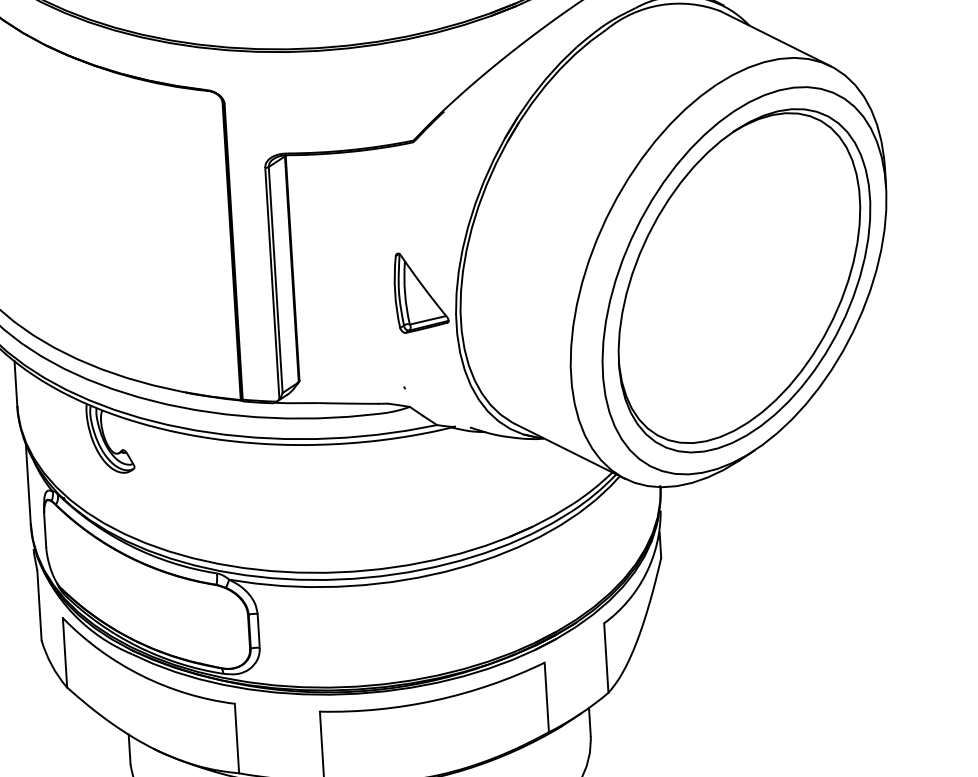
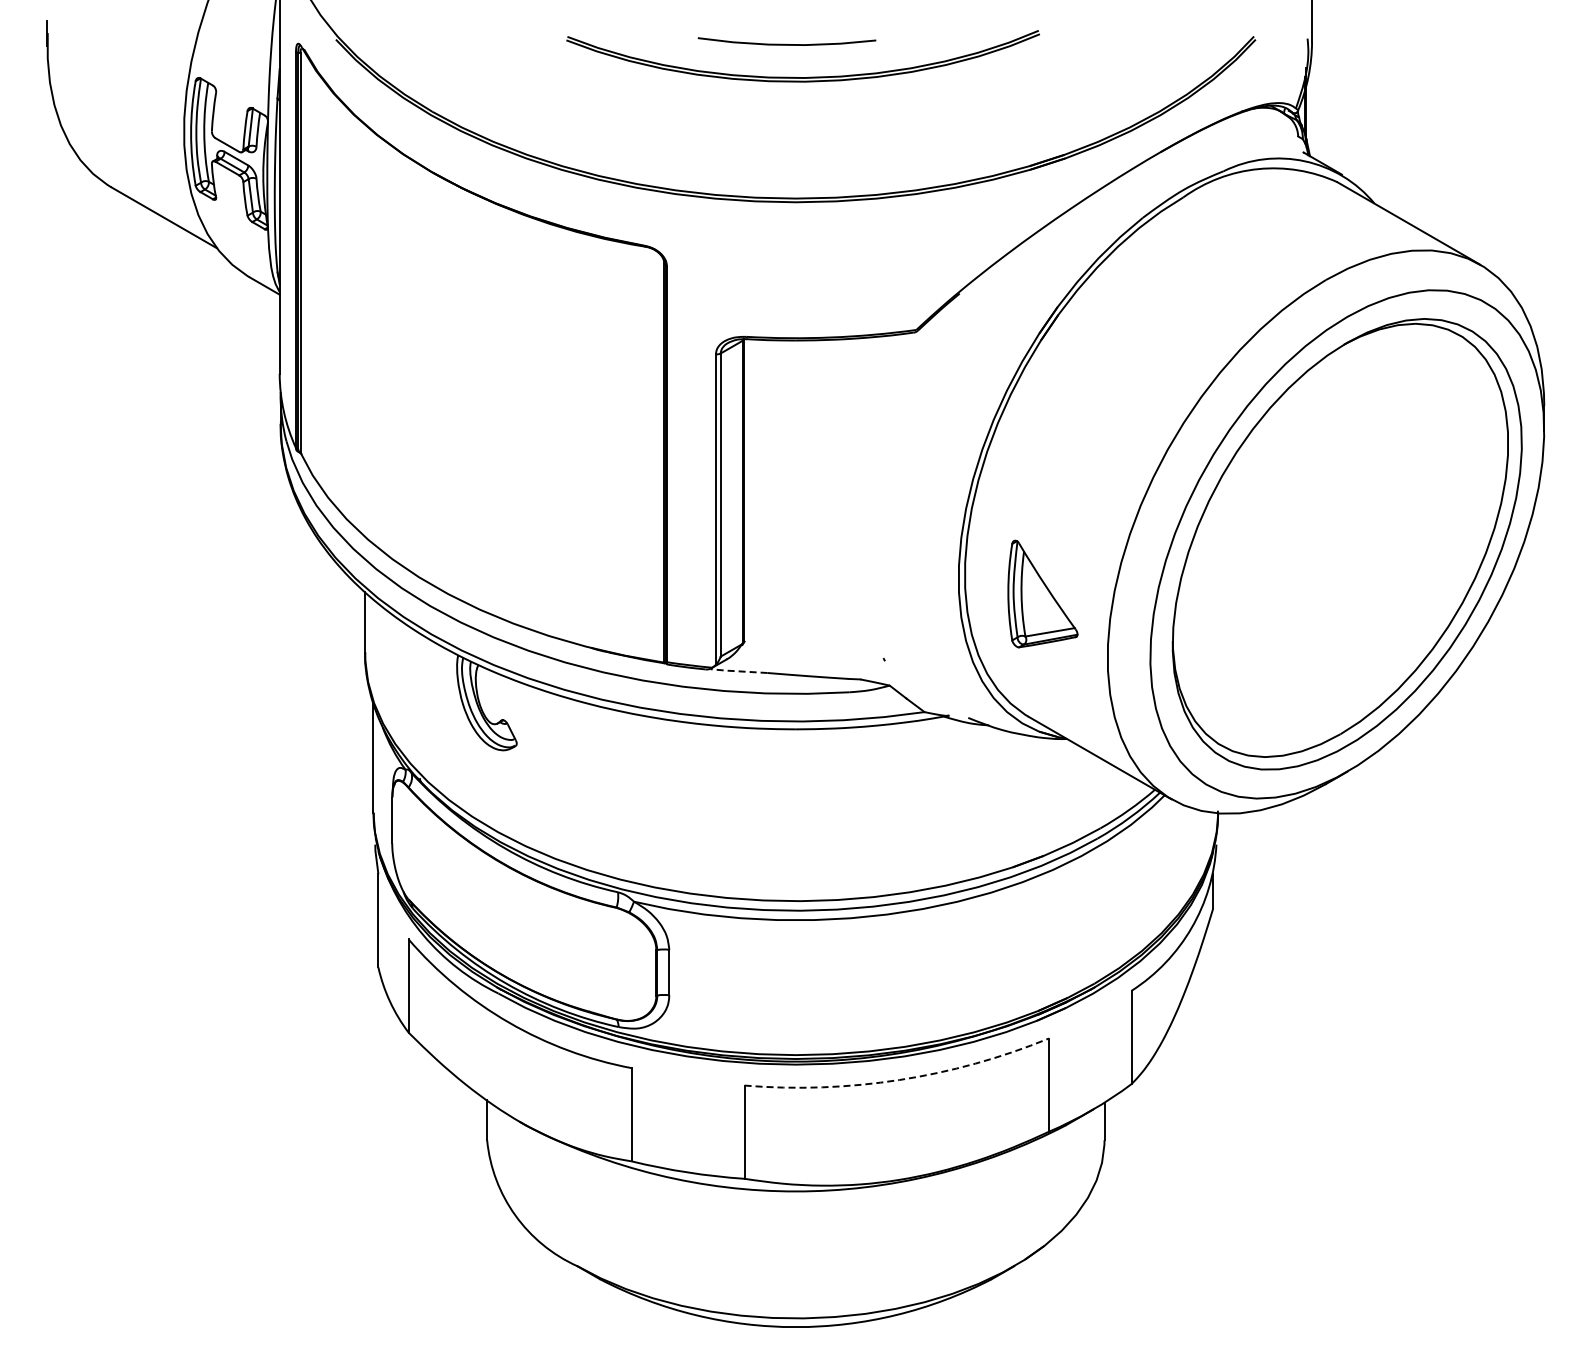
part: (420, 291) -> (1042, 593), moved
line: (295, 403) -> (737, 671), solid -> dashed
arc: (435, 700) -> (899, 1080), solid -> dashed

